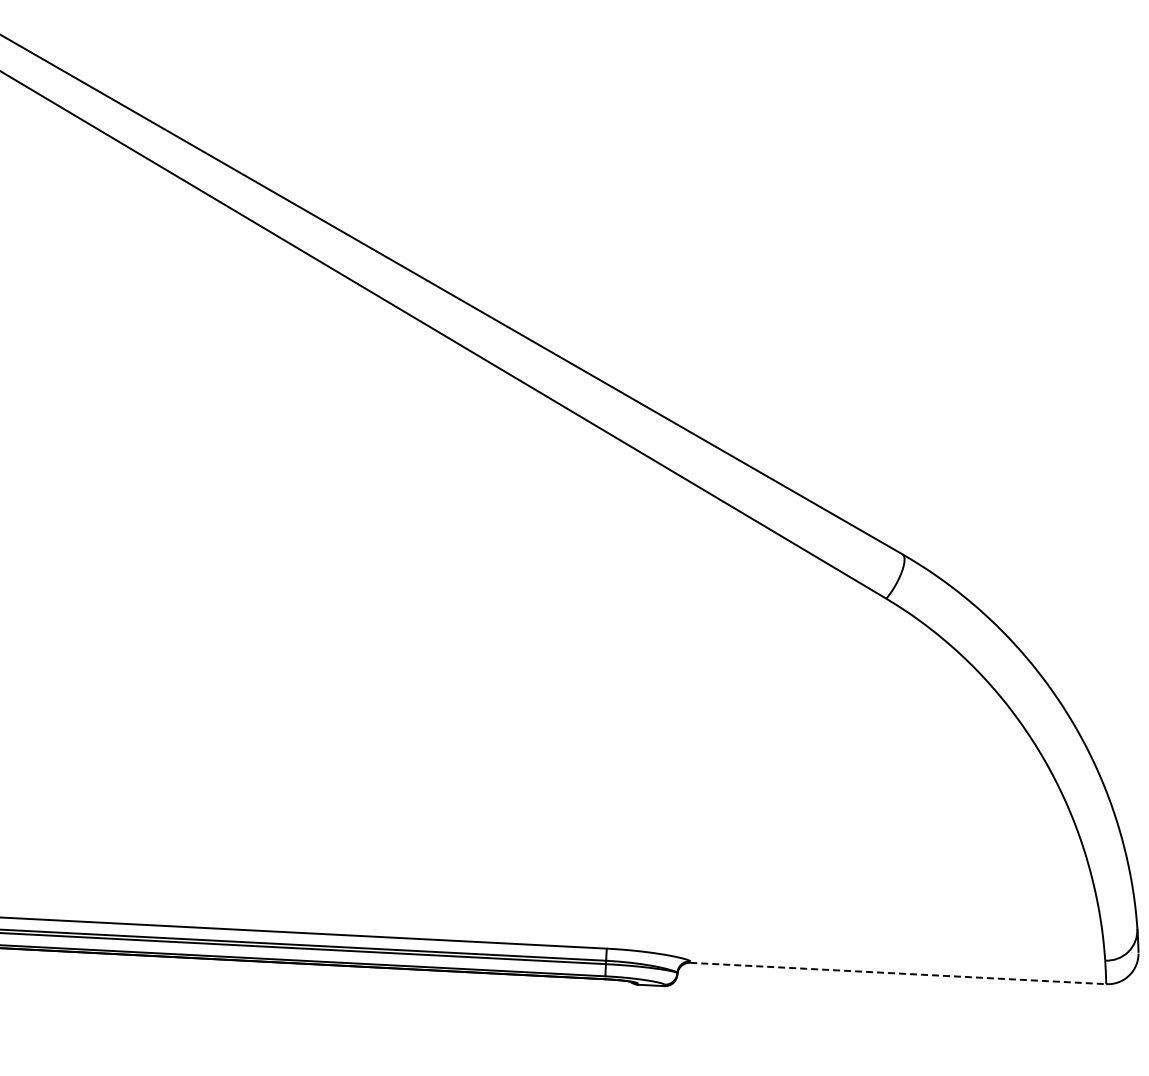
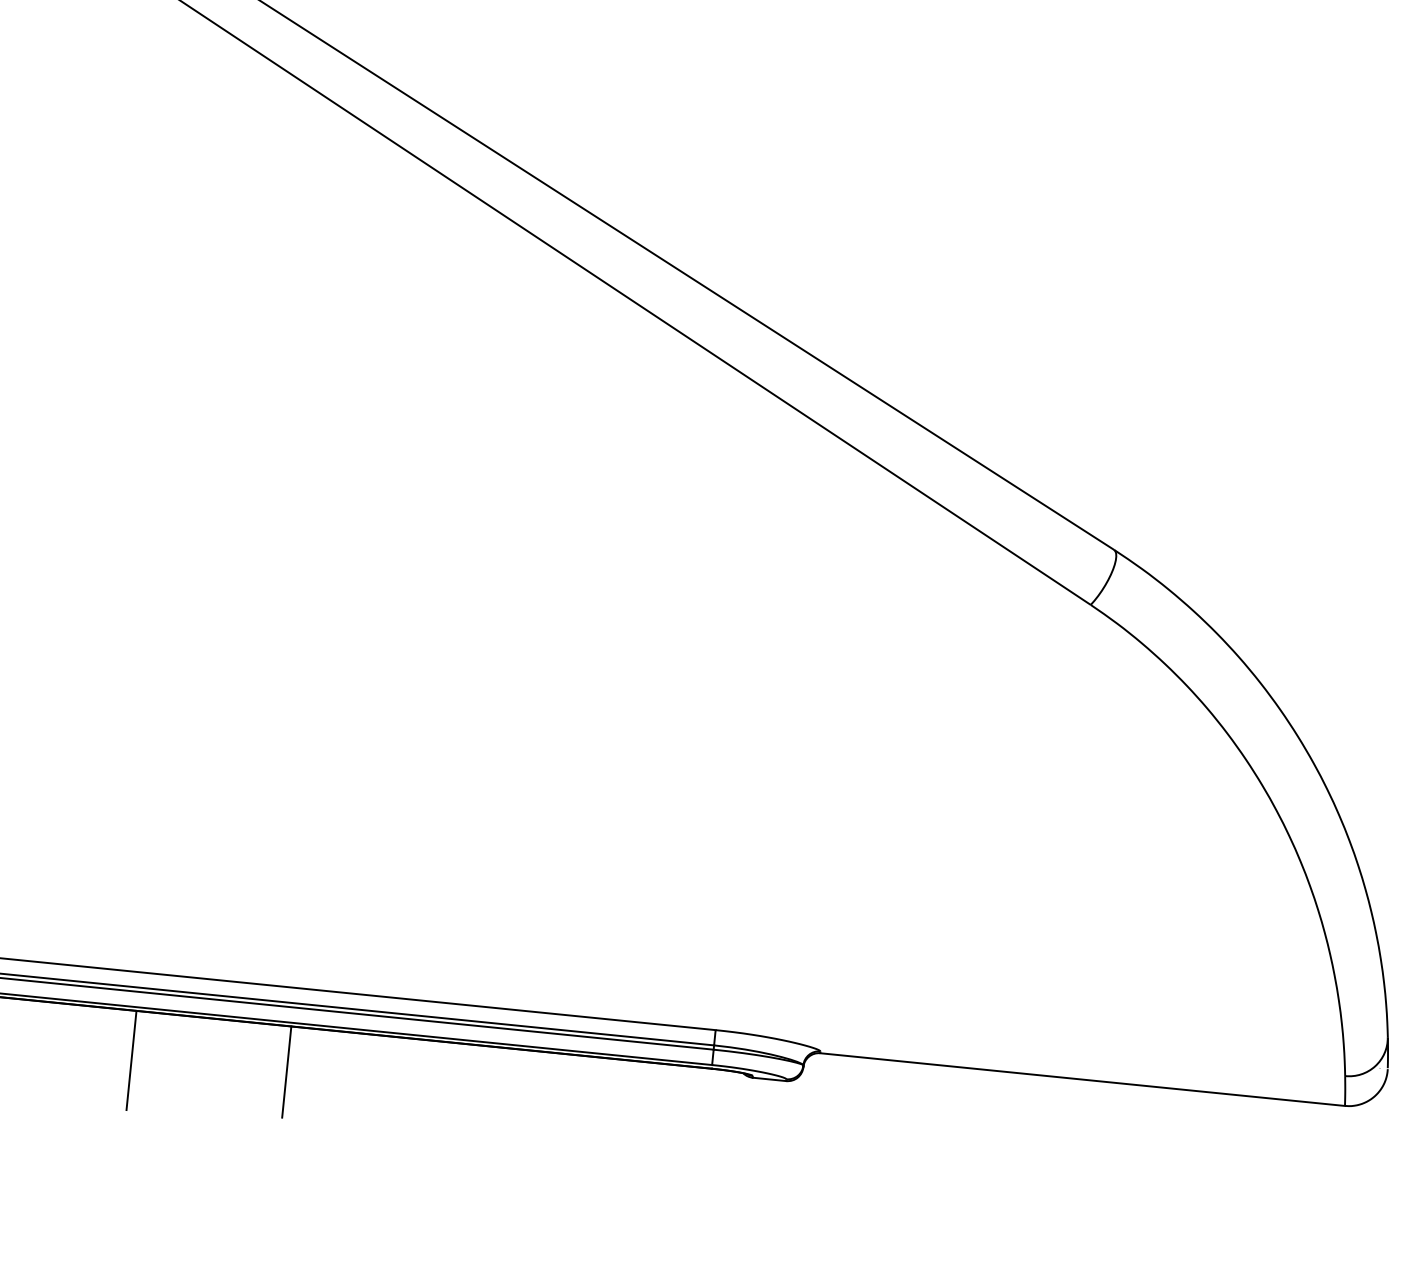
line: (898, 973) -> (1082, 1079), dashed -> solid
line: (147, 994) -> (132, 1059), added
line: (269, 998) -> (286, 1072), added

